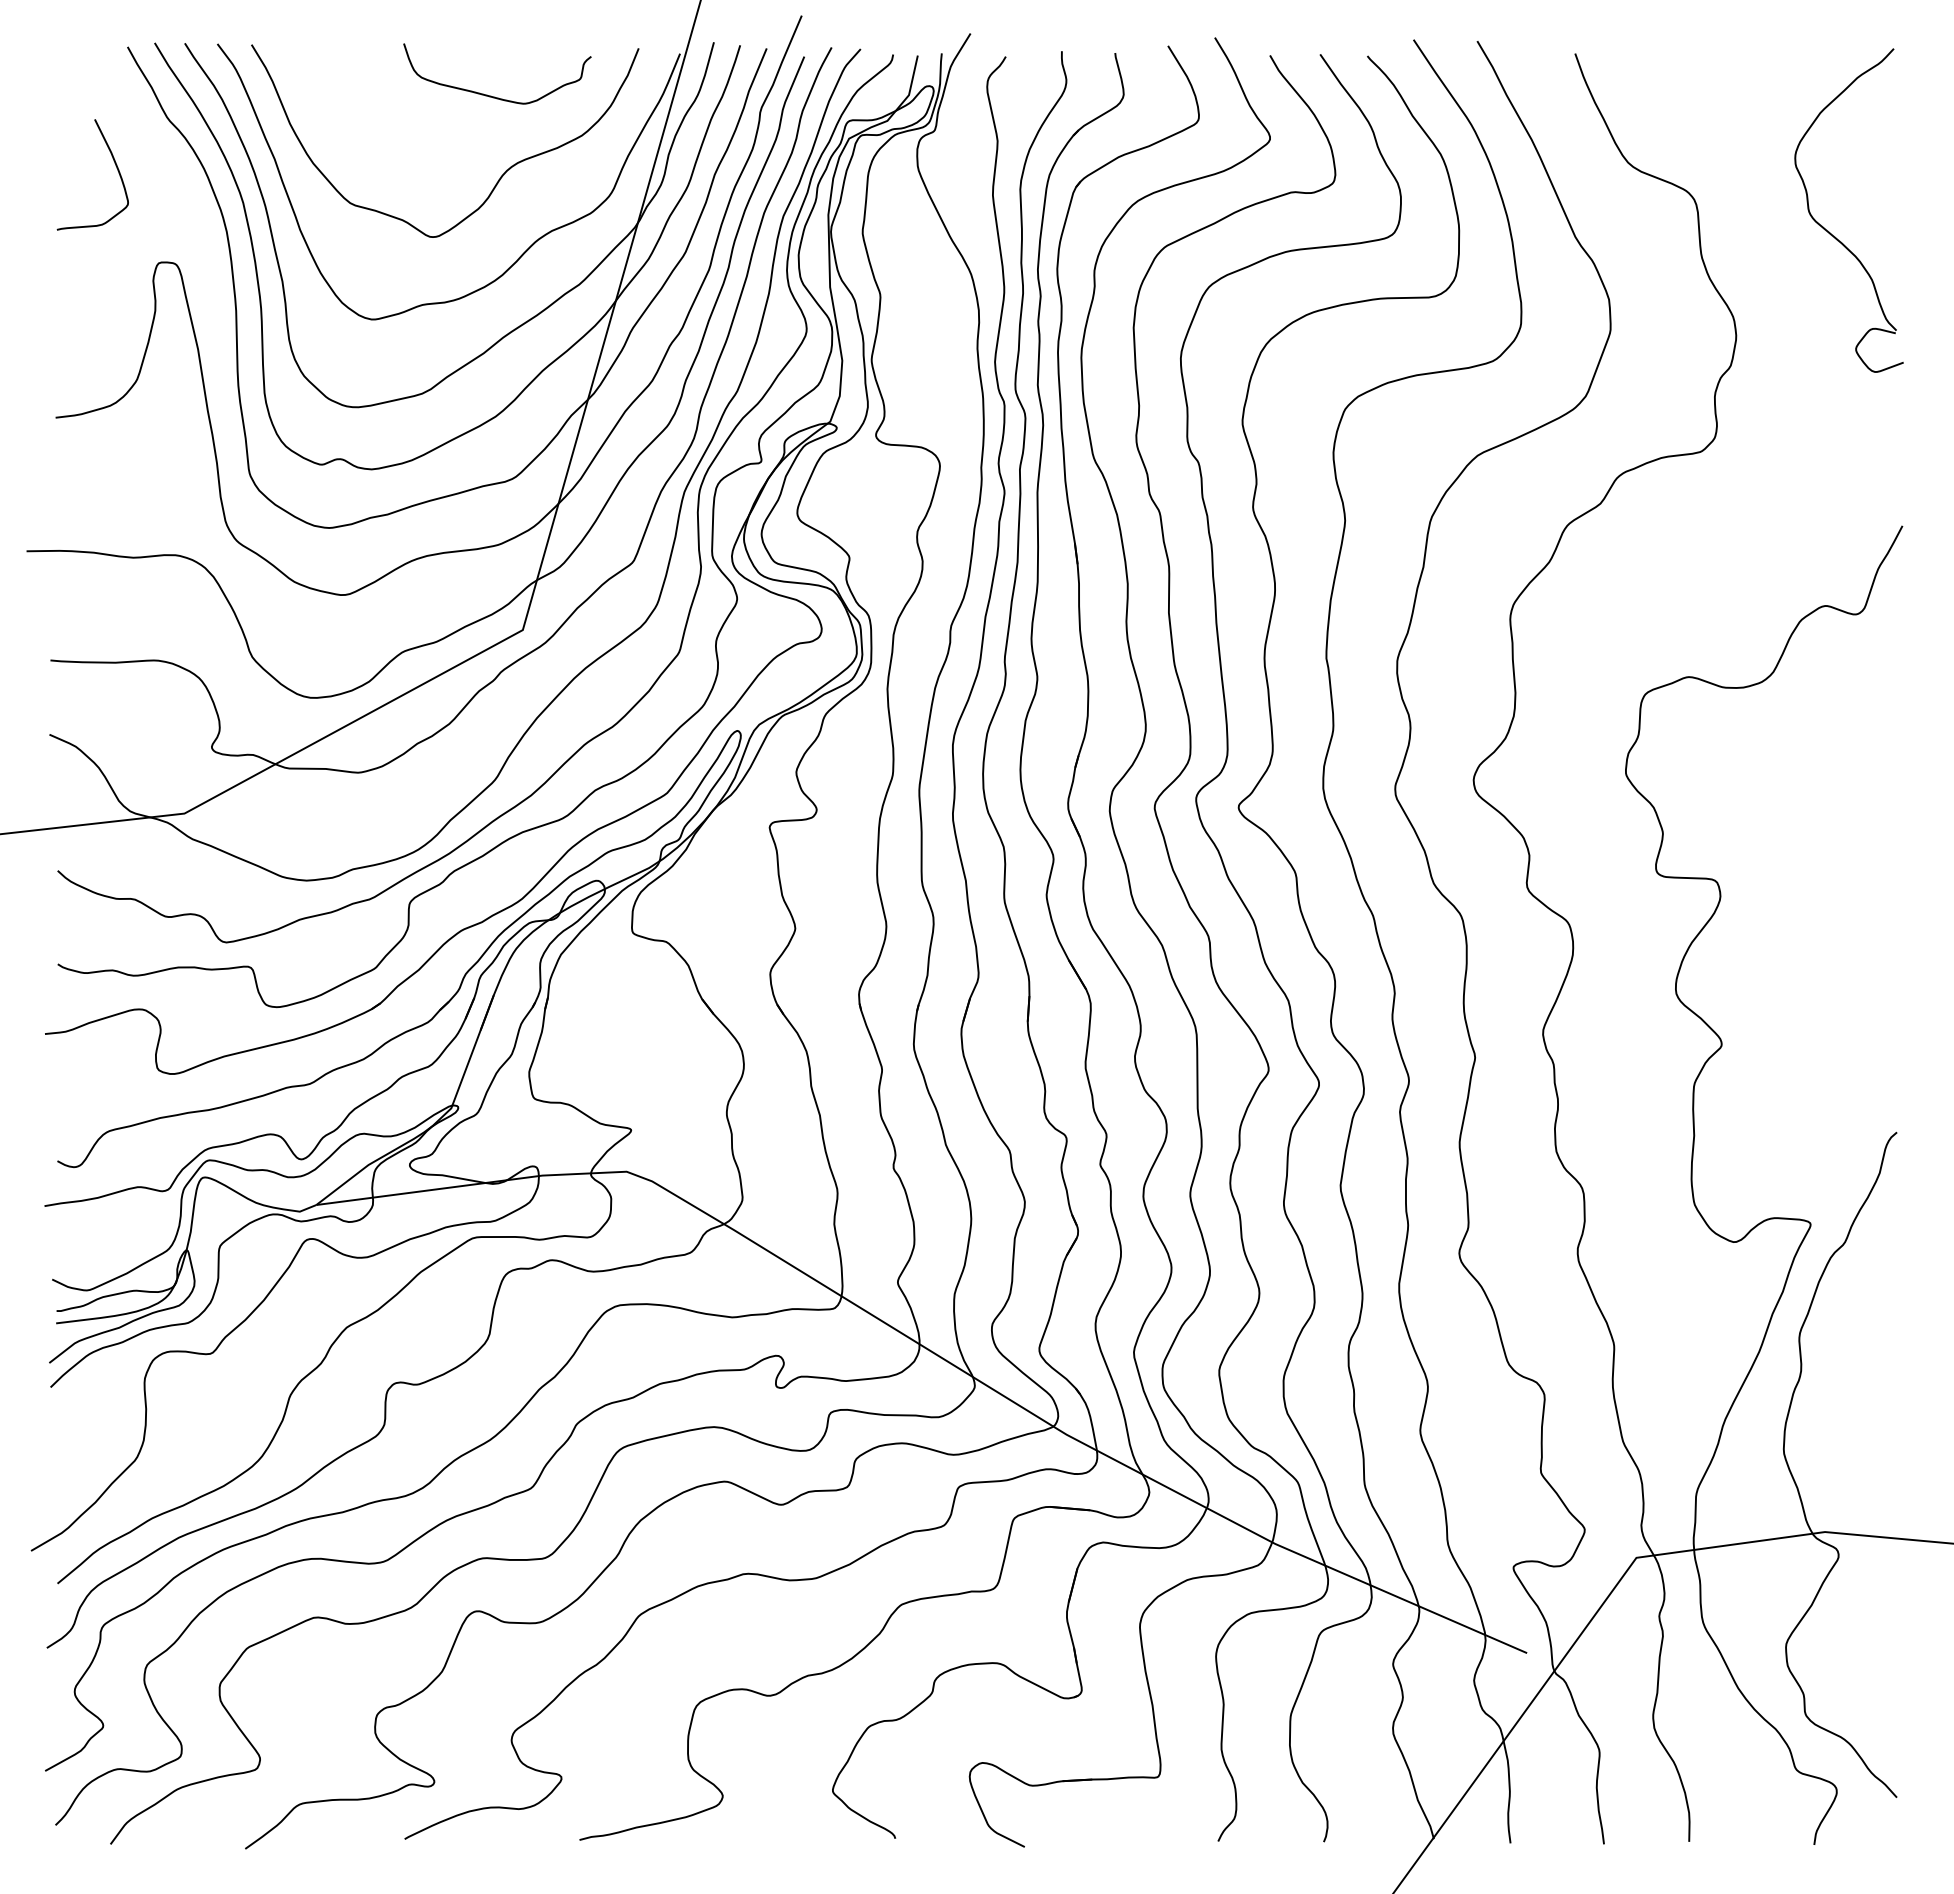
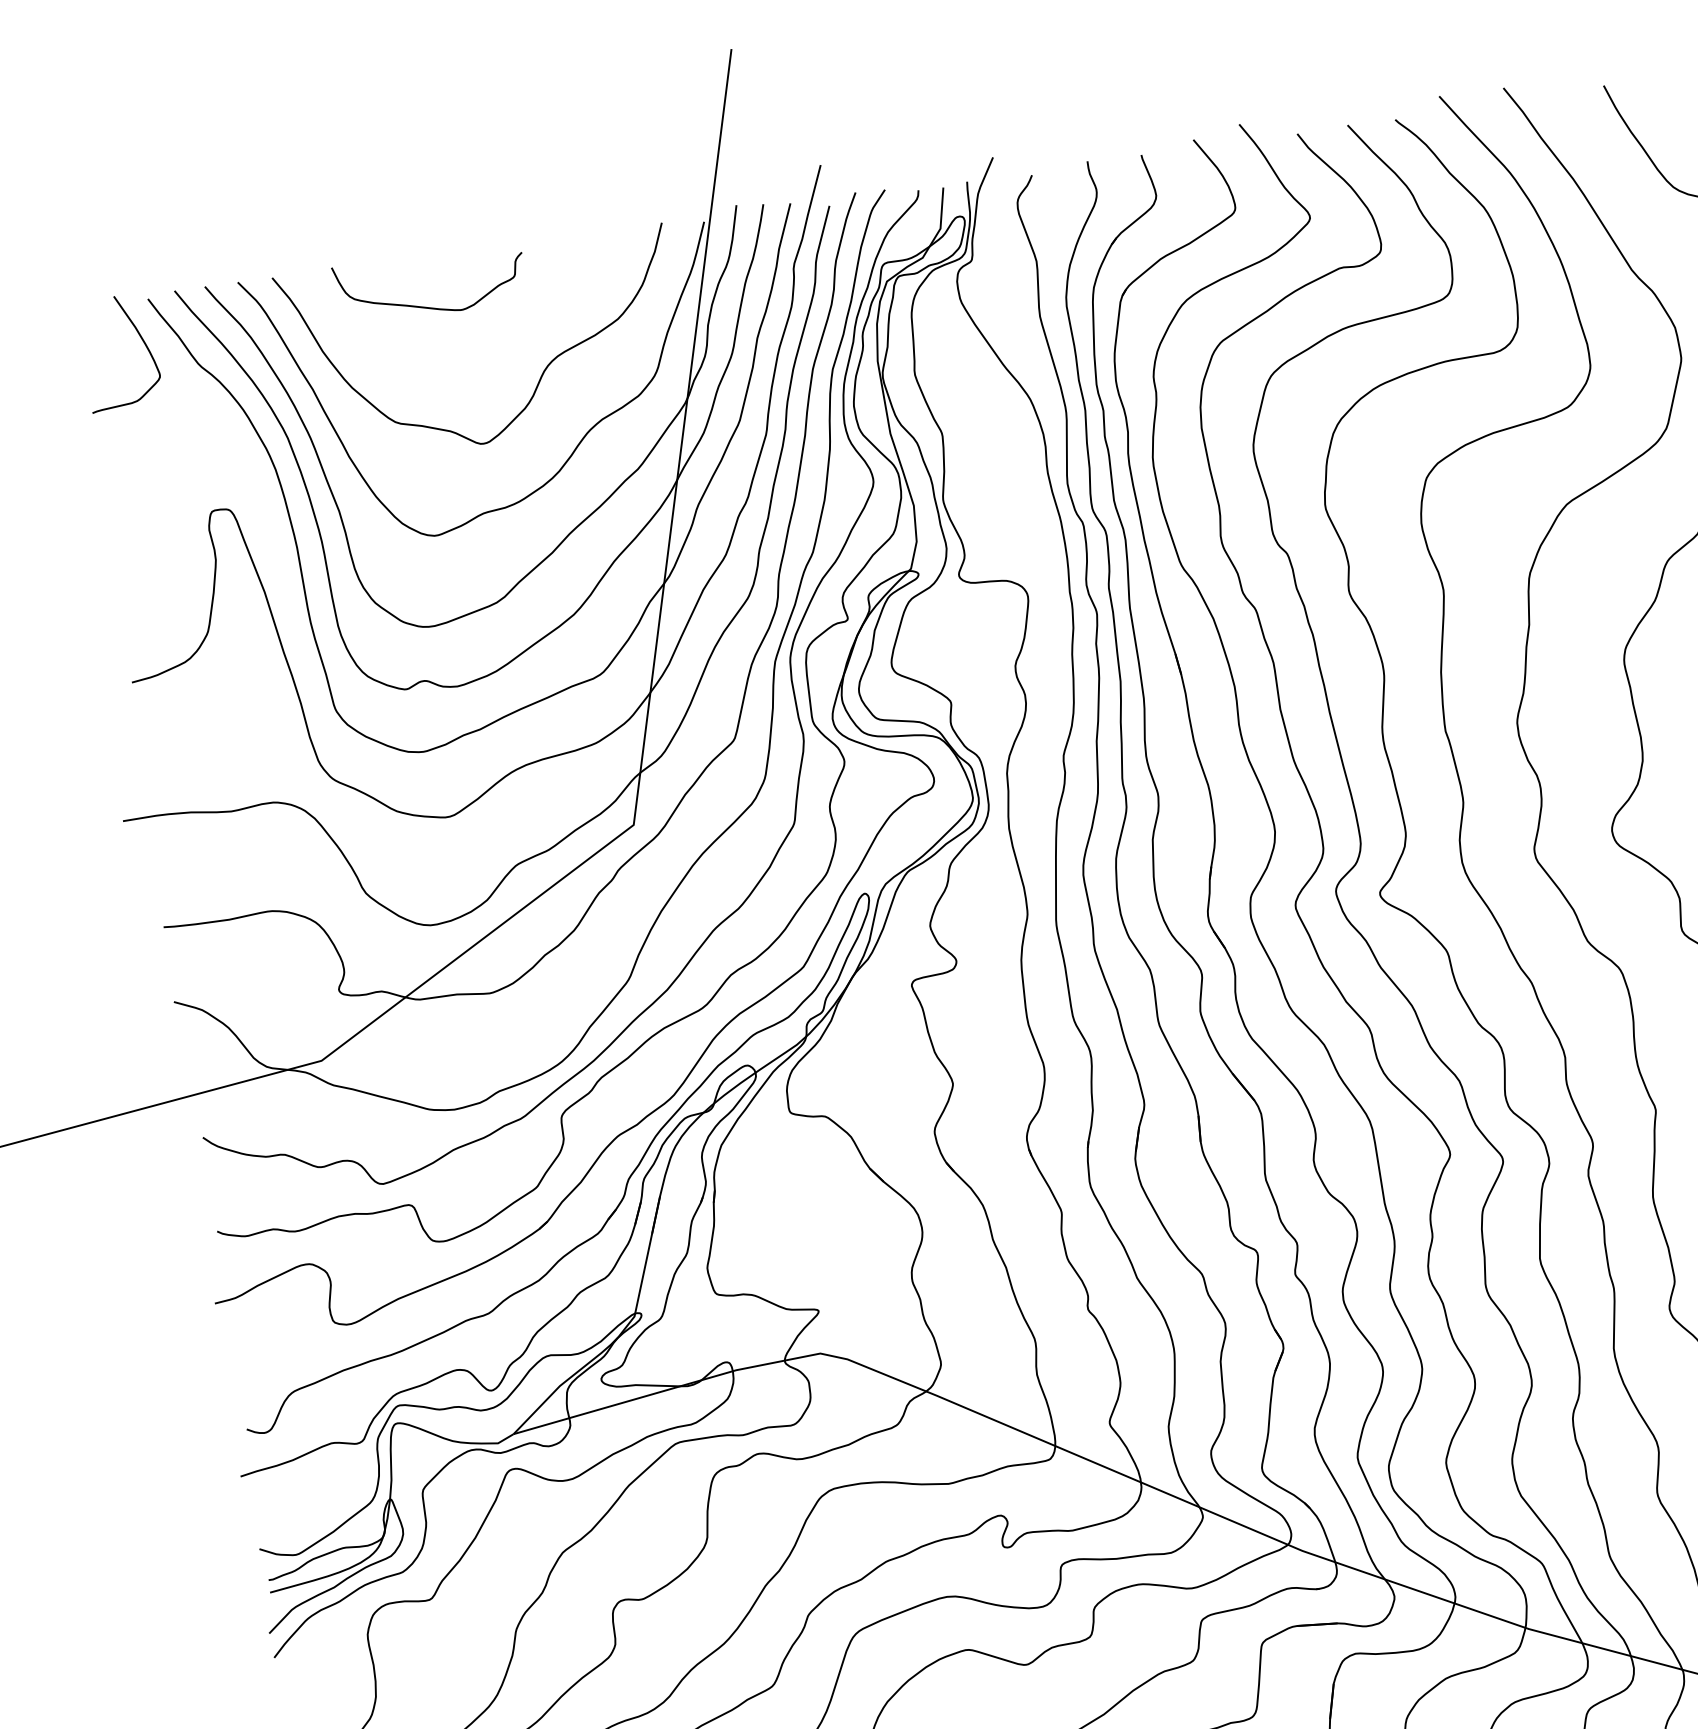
curve: (491, 95) -> (427, 306), moved
curve: (114, 163) -> (140, 337), moved

